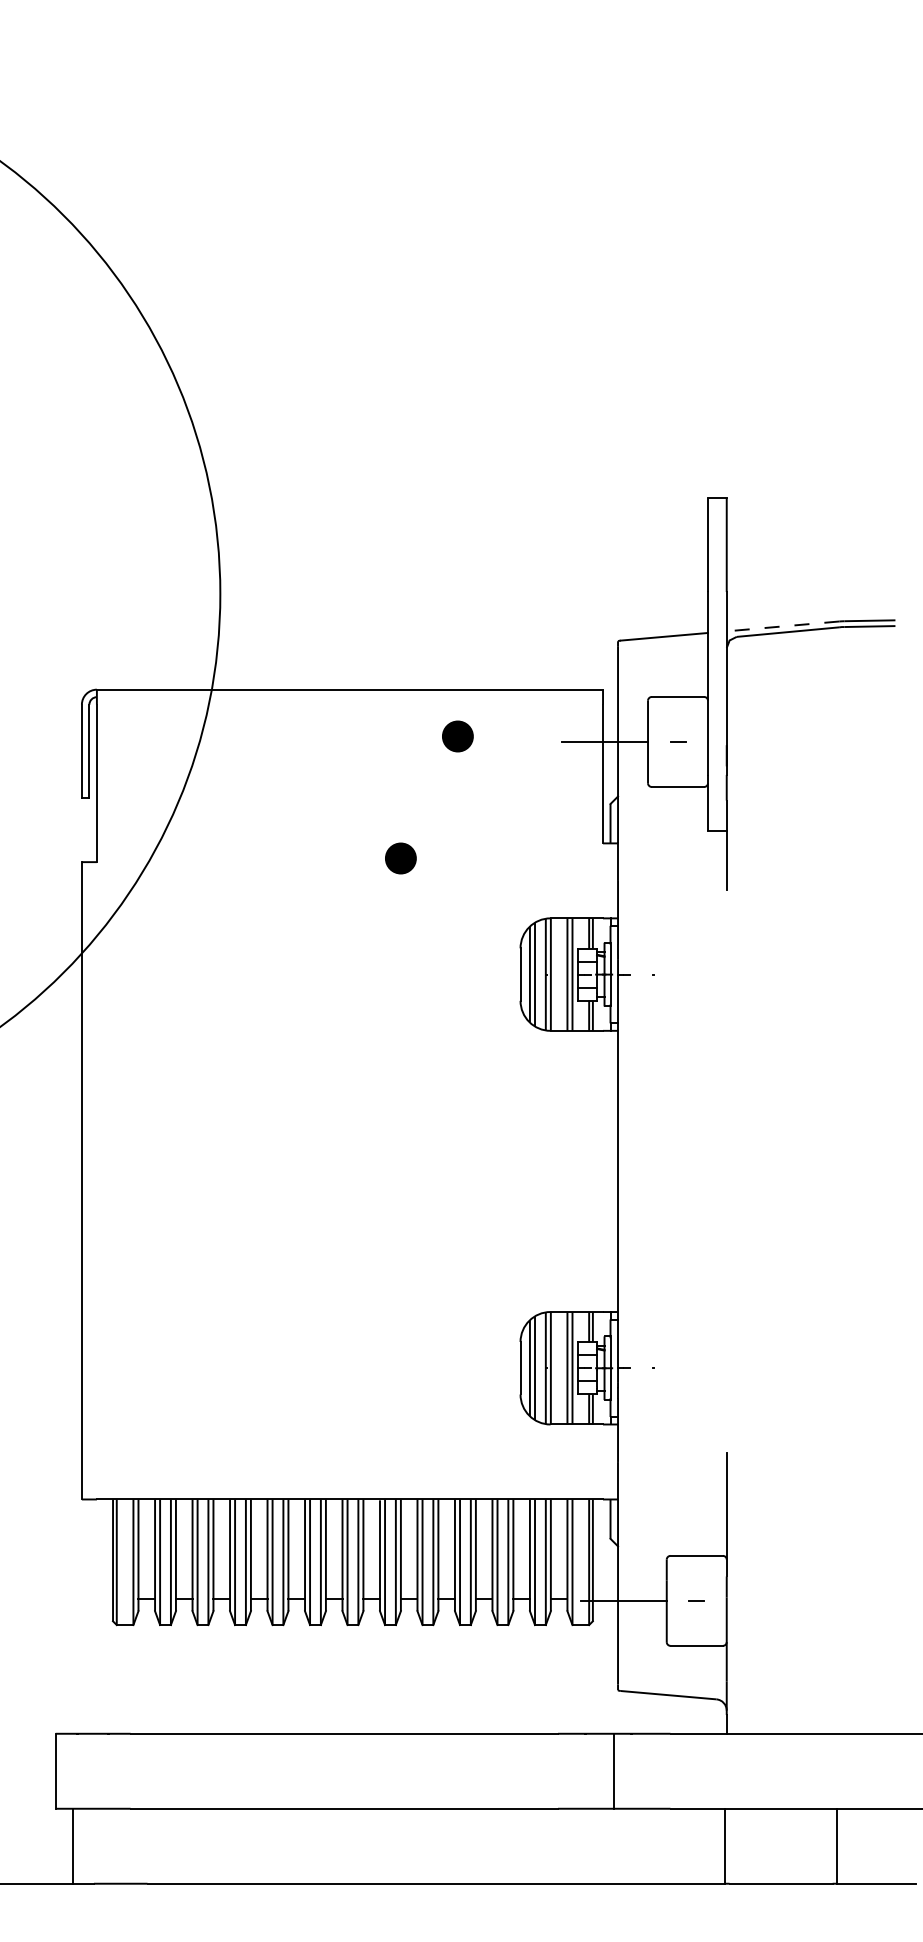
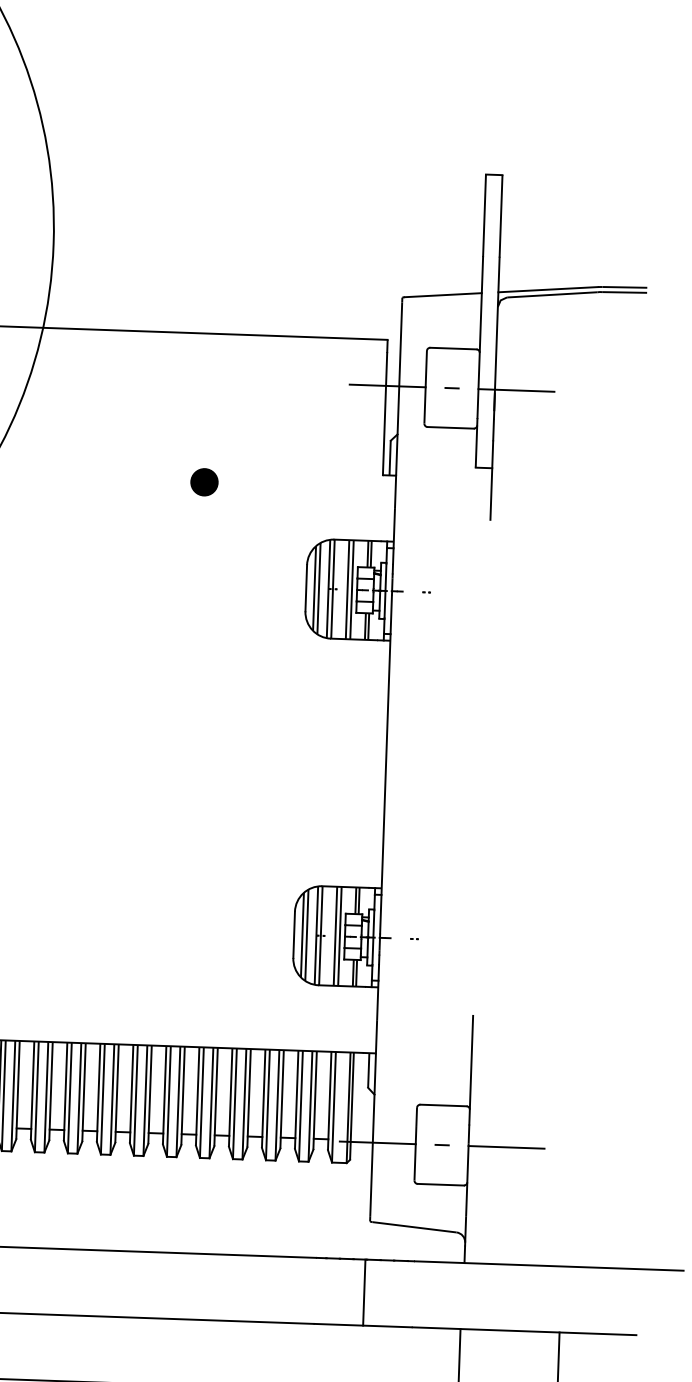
line: (782, 626) -> (547, 289), dashed -> solid
part: (457, 736) -> (258, 376), removed
line: (750, 741) -> (515, 390), added
line: (769, 1600) -> (506, 1147), added

